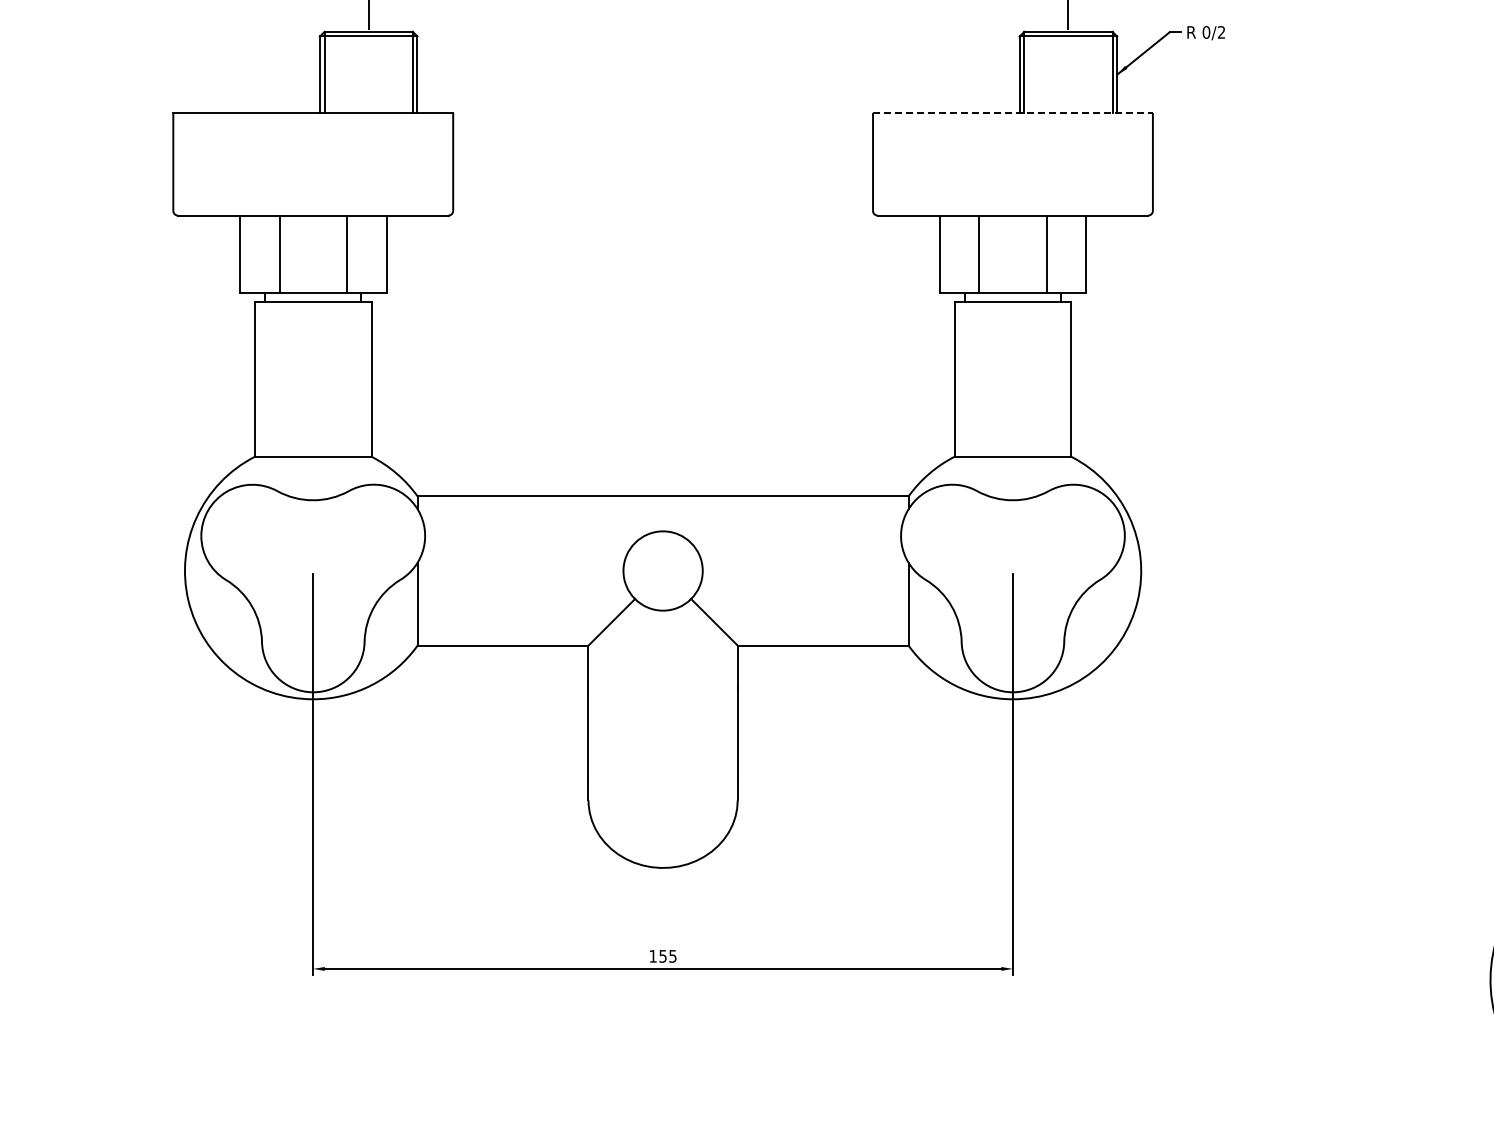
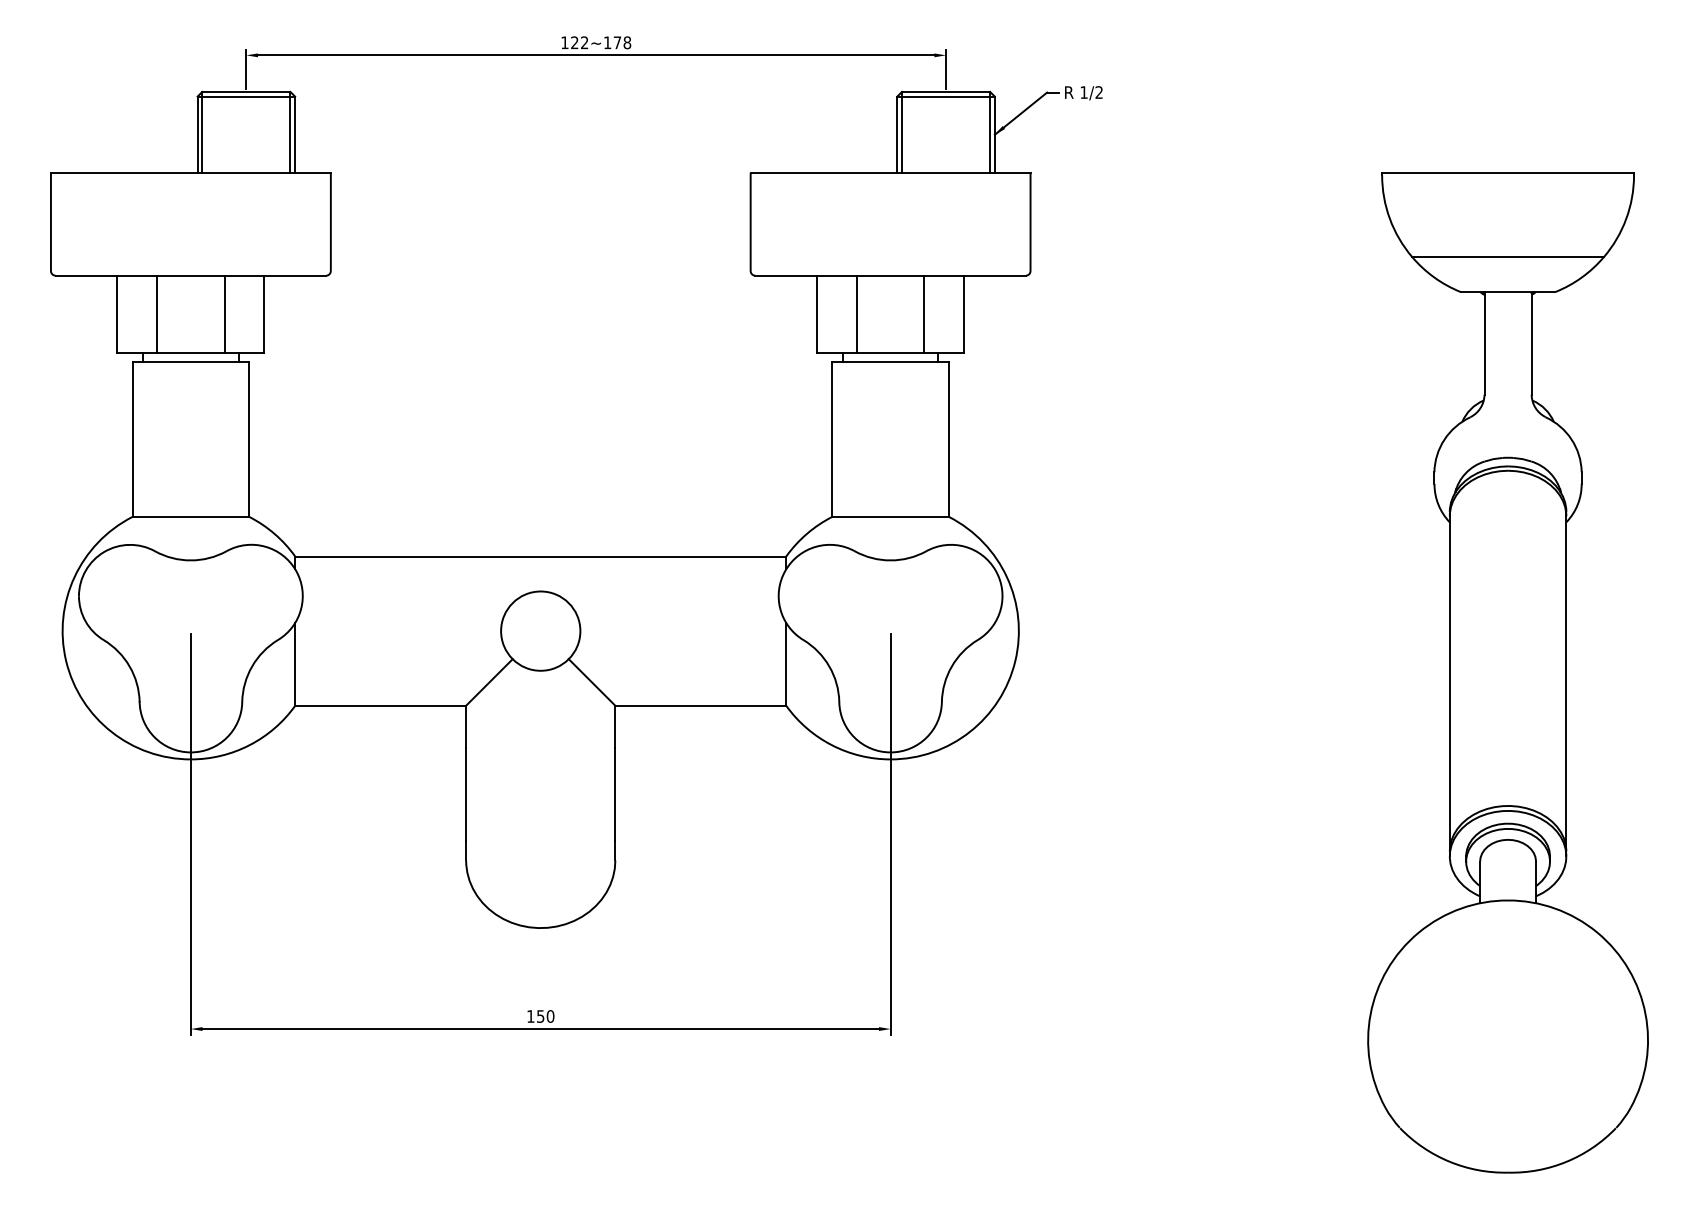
text: (1205, 32) -> (1083, 92), 0/2 -> 1/2
line: (1012, 113) -> (890, 173), dashed -> solid
text: (672, 956) -> (550, 1016), 155 -> 150

